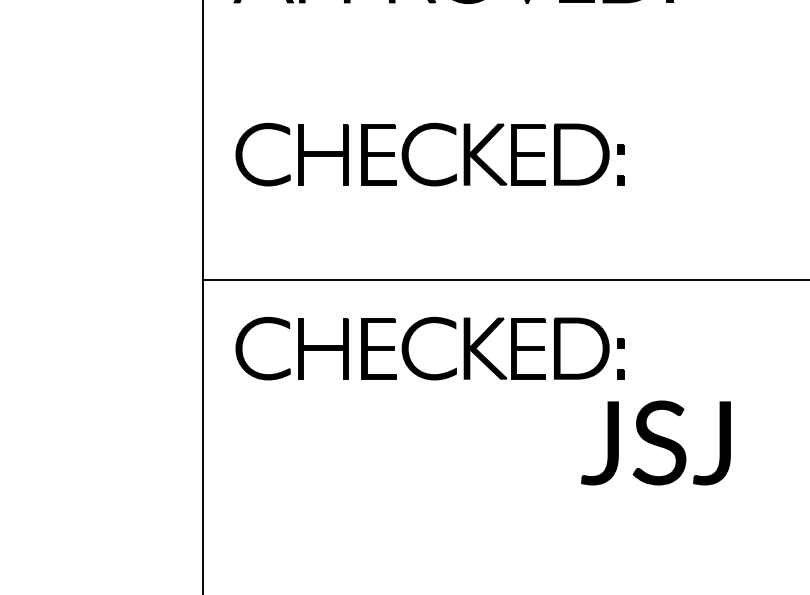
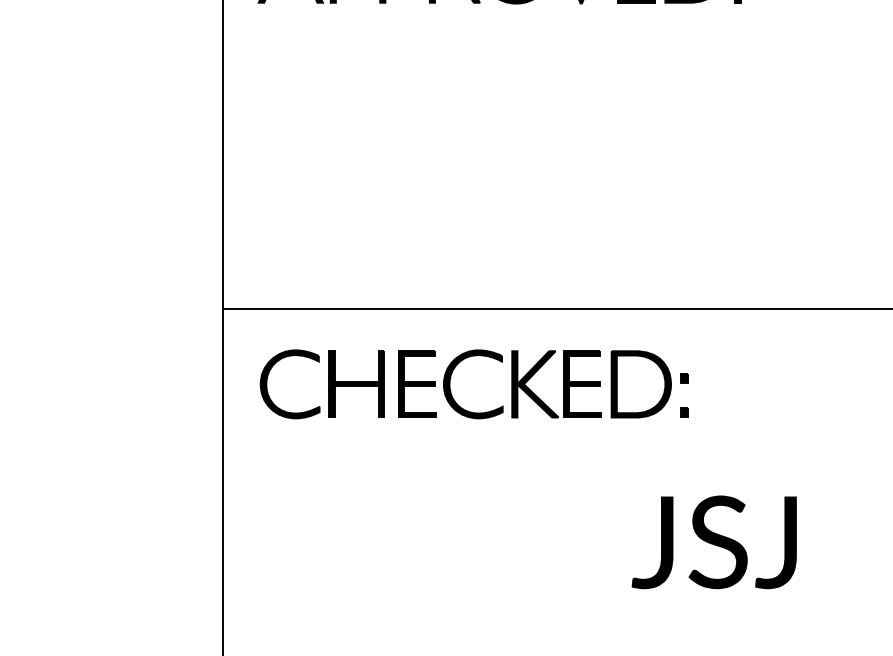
part: (409, 149) -> (451, 164), removed
text: (655, 442) -> (713, 541), moved

